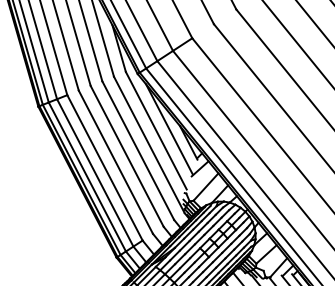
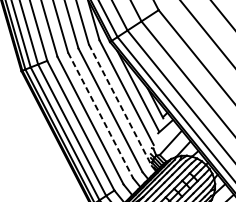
line: (149, 144) -> (120, 104), solid -> dashed
line: (127, 156) -> (100, 115), solid -> dashed

